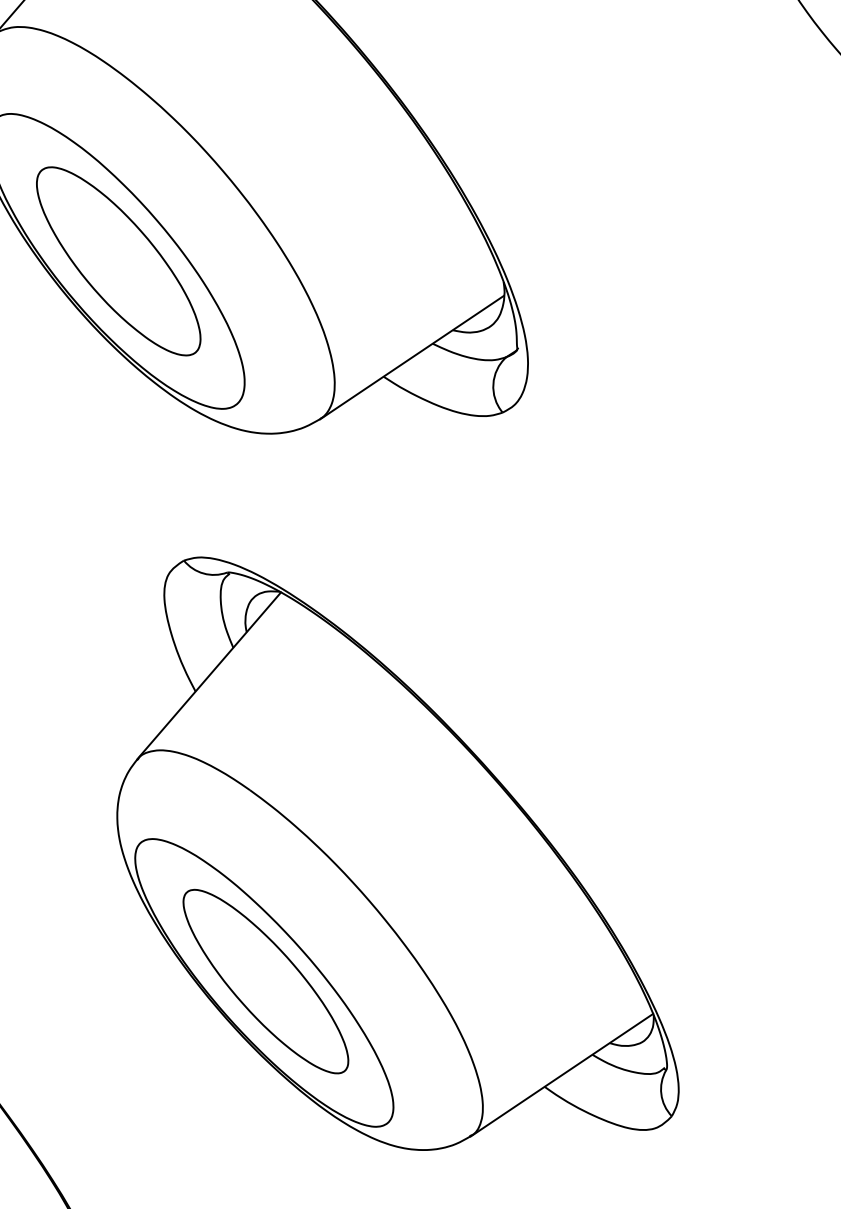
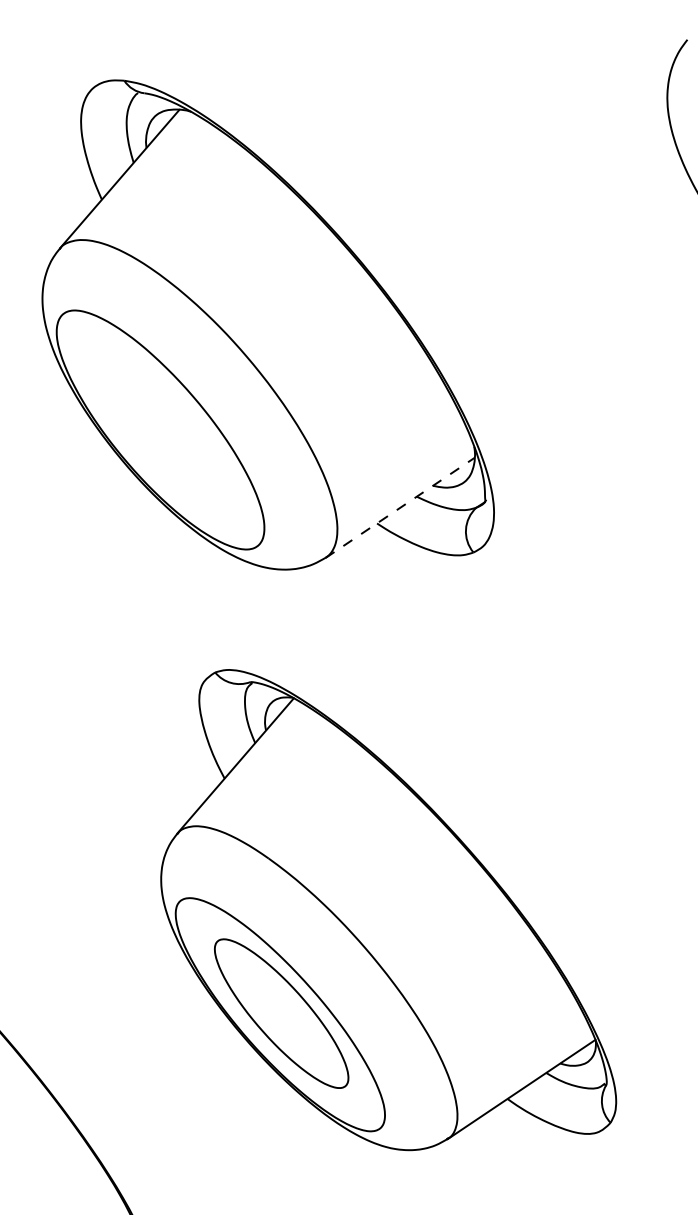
part: (118, 260) -> (162, 429), removed
line: (411, 358) -> (399, 508), solid -> dashed

